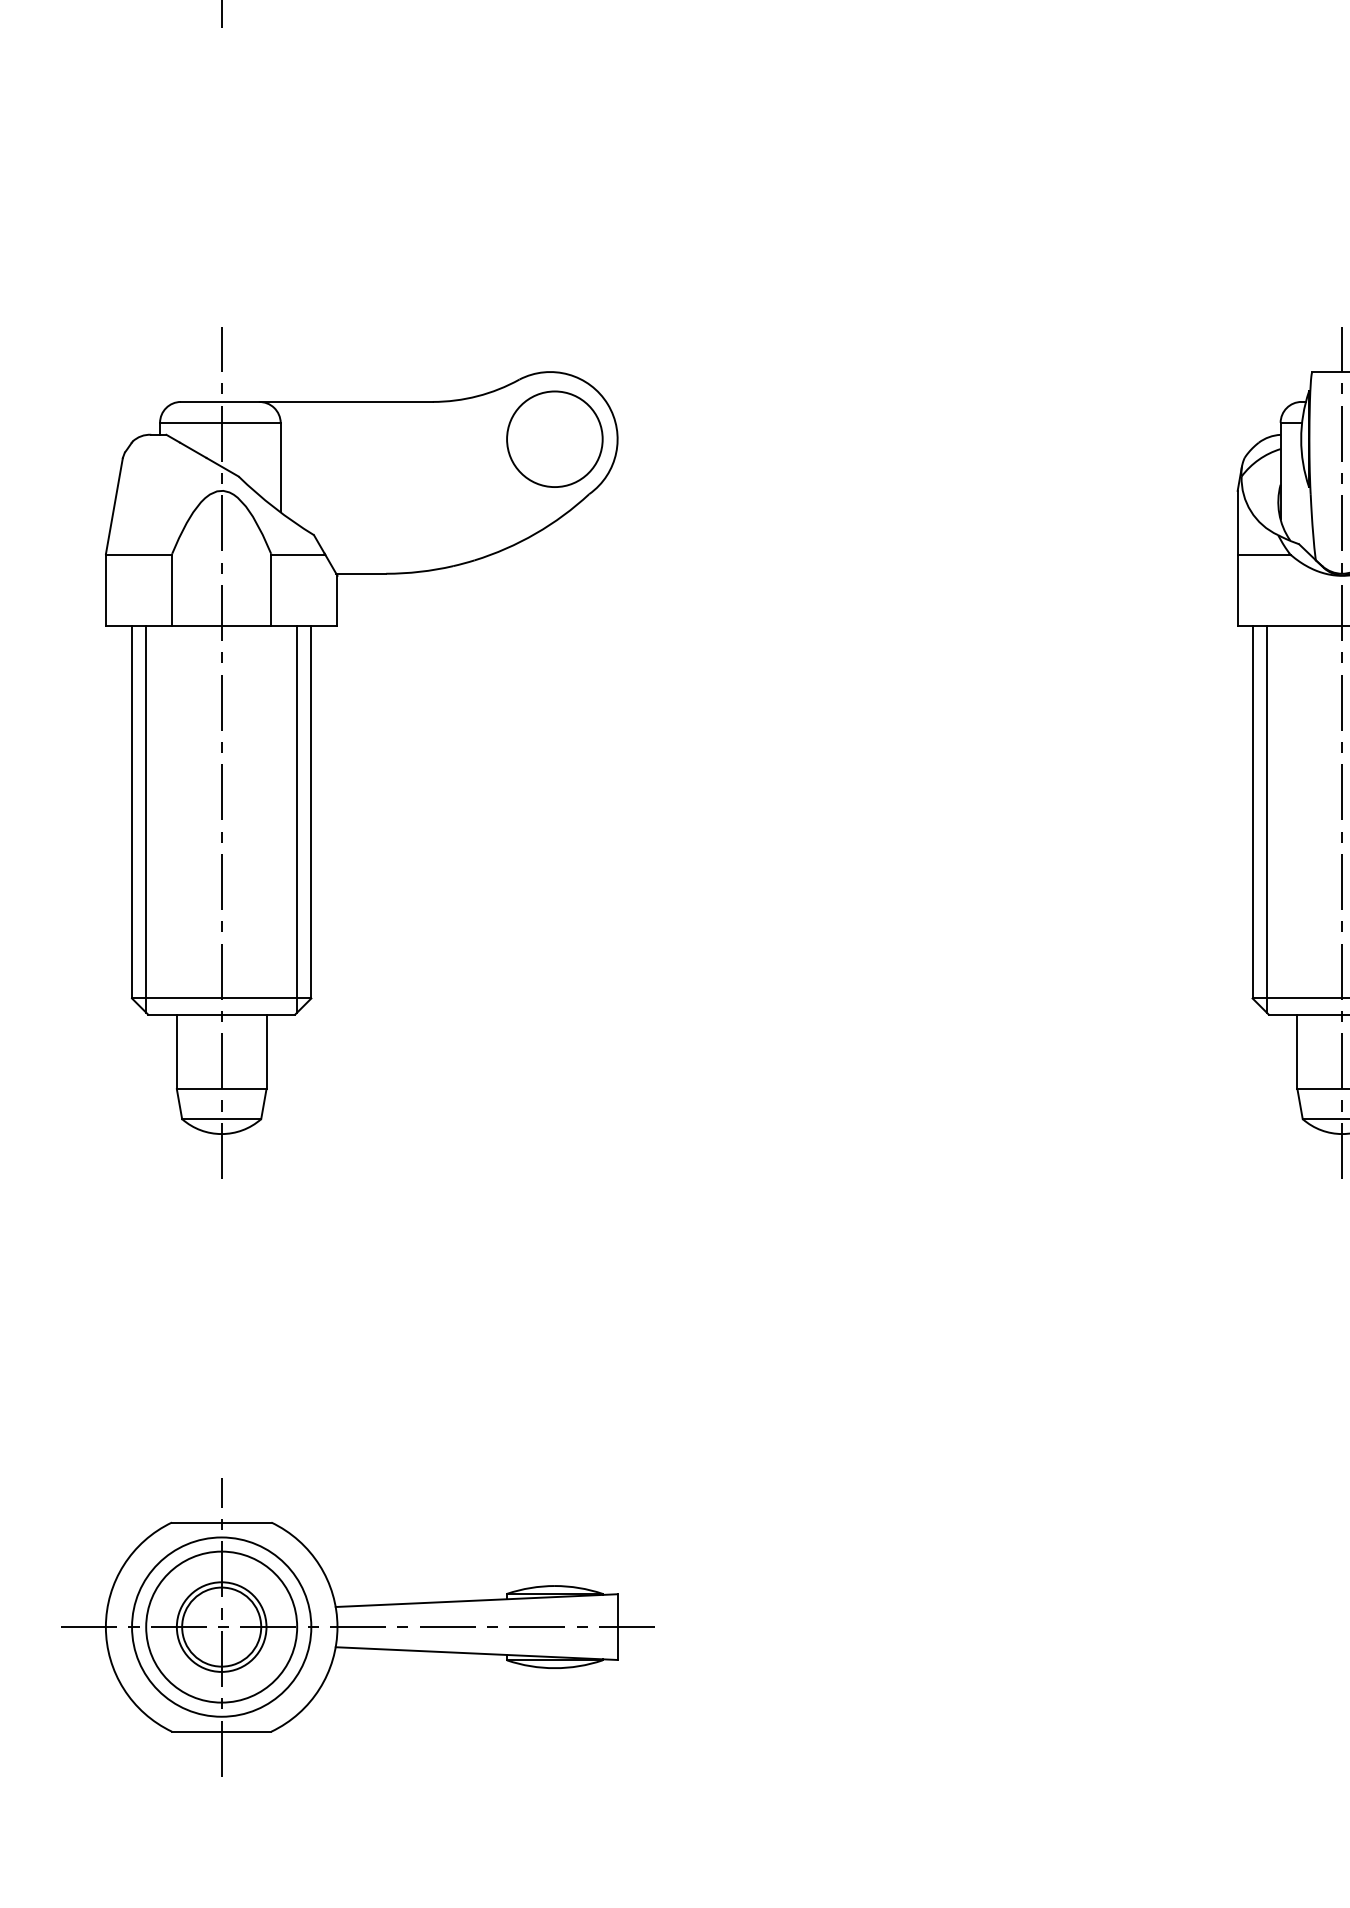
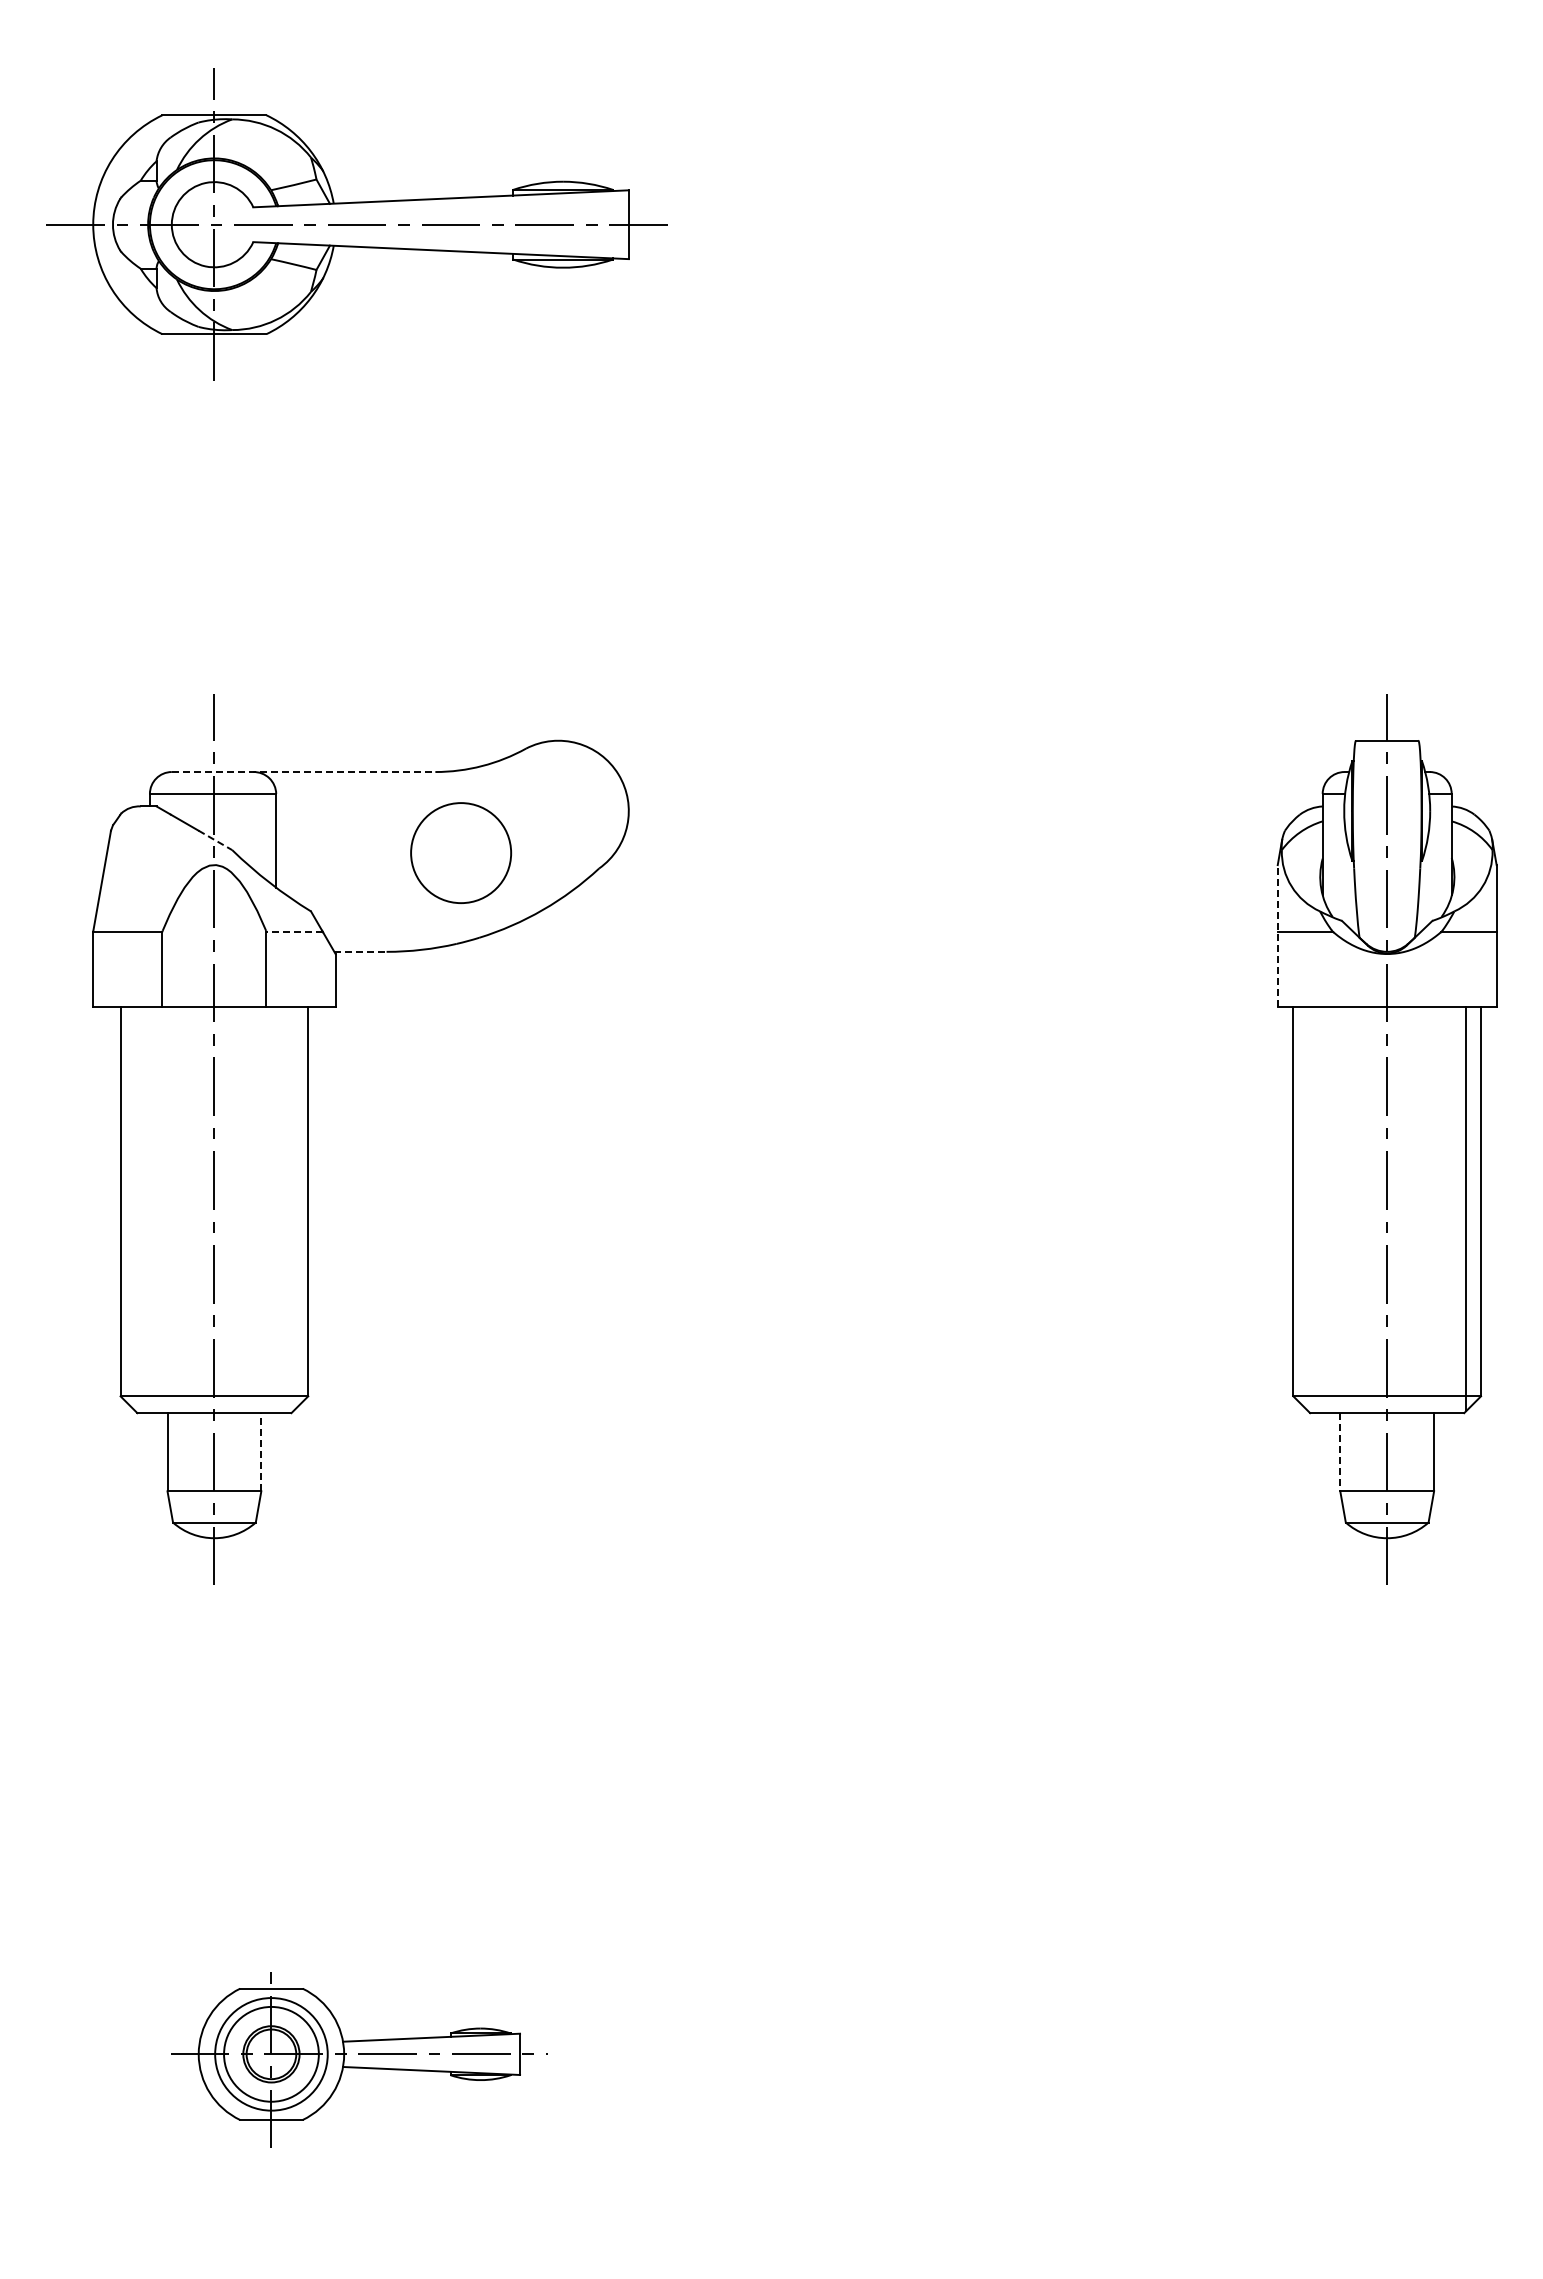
line: (306, 402) -> (303, 772), solid -> dashed
circle: (555, 438) -> (461, 852), moved
line: (222, 467) -> (215, 840), solid -> dashed
line: (298, 555) -> (294, 932), solid -> dashed
line: (1237, 558) -> (1277, 935), solid -> dashed
line: (361, 573) -> (360, 951), solid -> dashed
line: (146, 818) -> (135, 1208), removed
line: (297, 818) -> (293, 1208), removed
line: (1267, 818) -> (1308, 1208), removed
line: (266, 1051) -> (261, 1451), solid -> dashed
line: (1297, 1052) -> (1340, 1452), solid -> dashed
part: (357, 1627) -> (356, 2054), size x0.6

